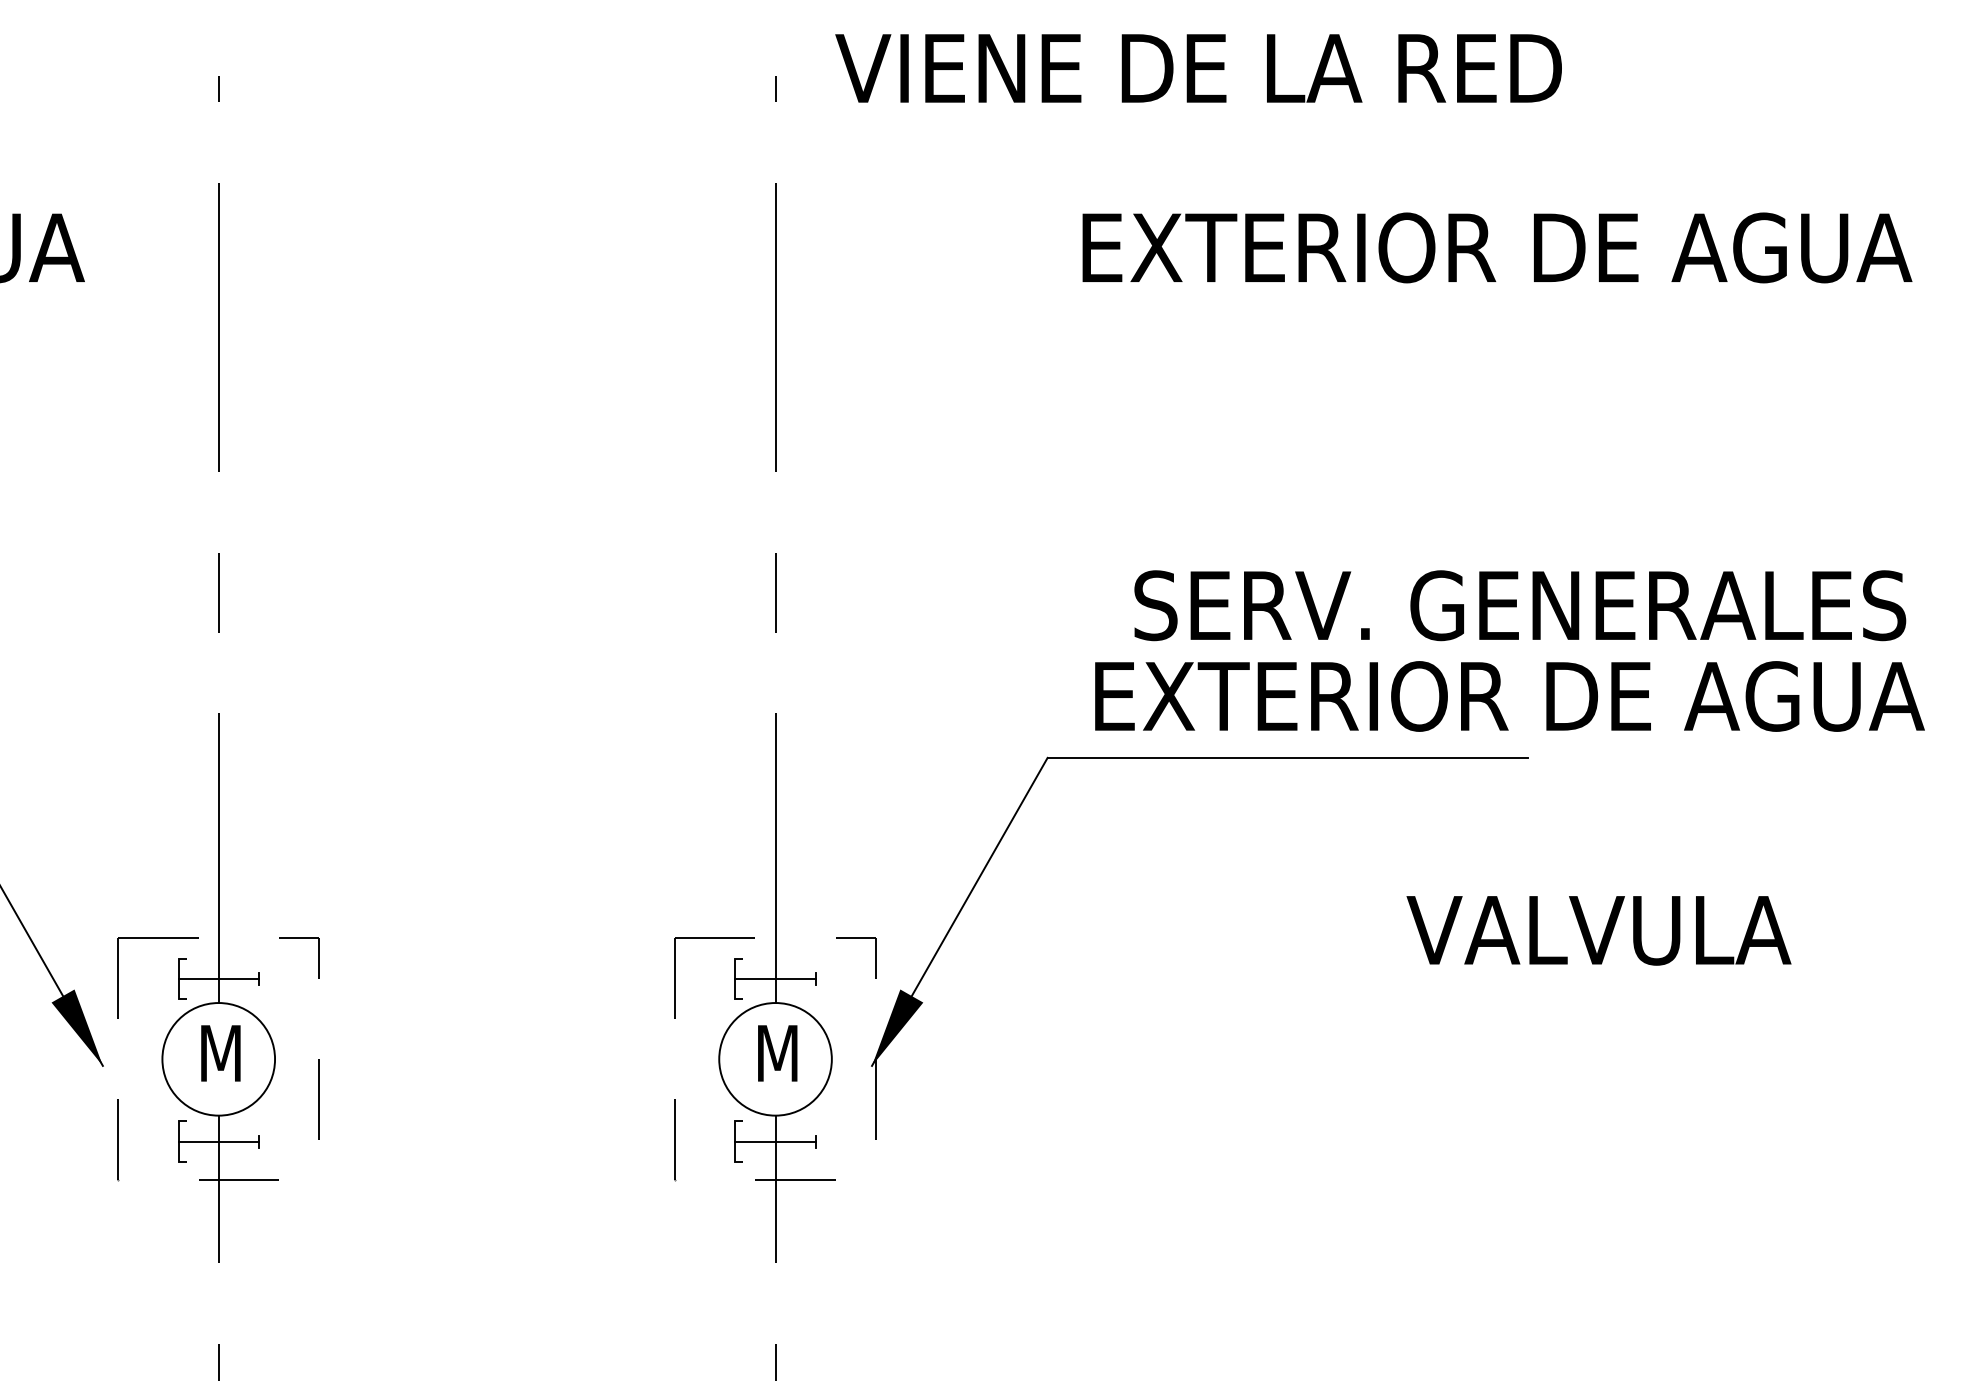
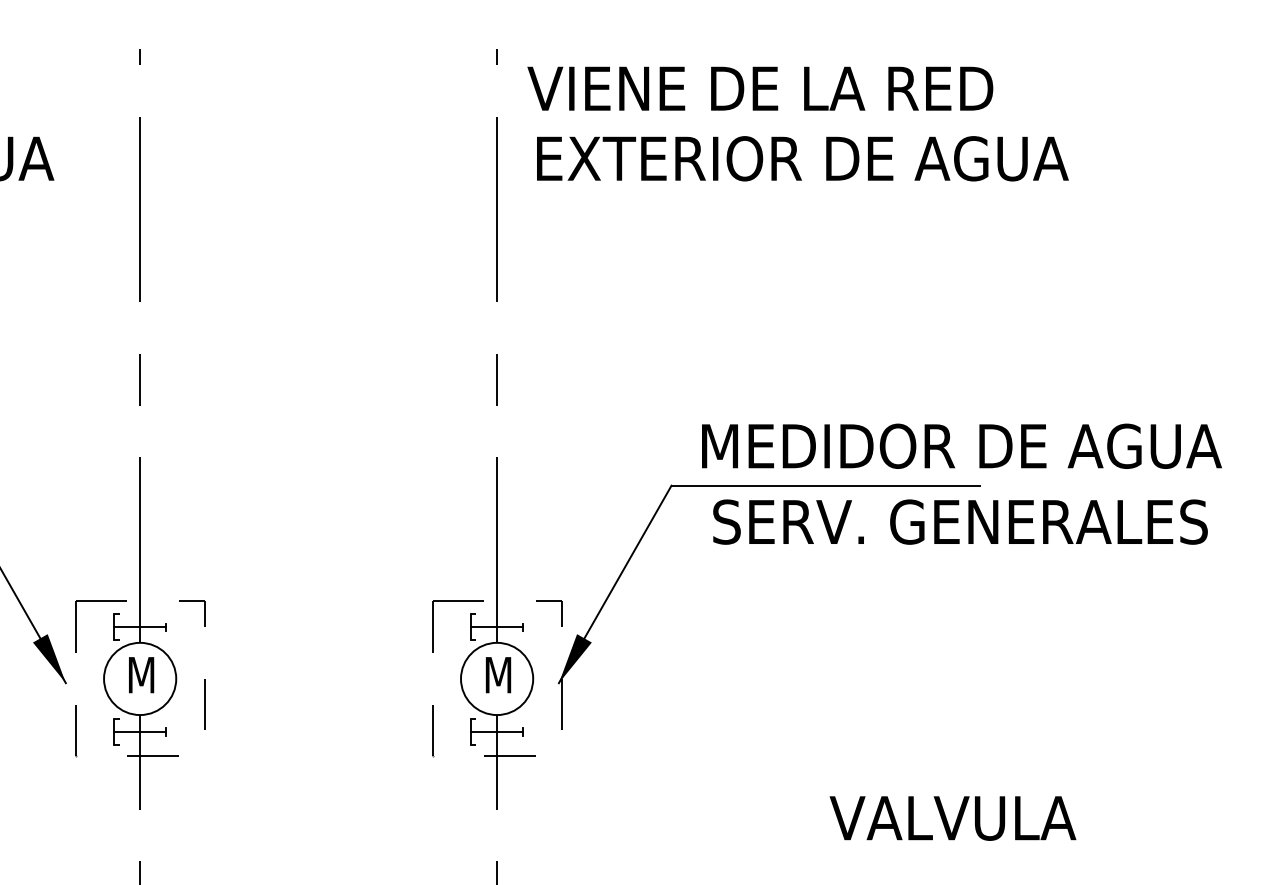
text: (1198, 68) -> (760, 88), moved
text: (1496, 247) -> (802, 158), moved
text: (1520, 604) -> (960, 521), moved
text: (1514, 695) -> (970, 445), EXTERIOR DE AGUA -> MEDIDOR DE AGUA
text: (1598, 930) -> (952, 818), moved

